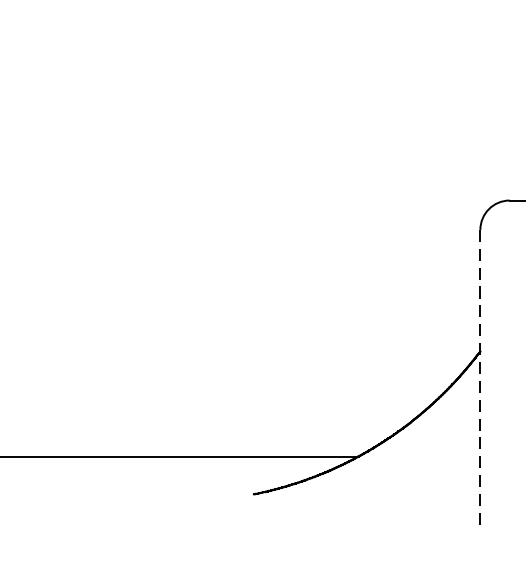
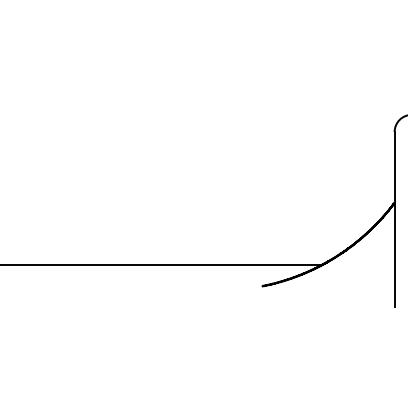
line: (480, 379) -> (394, 219), dashed -> solid

